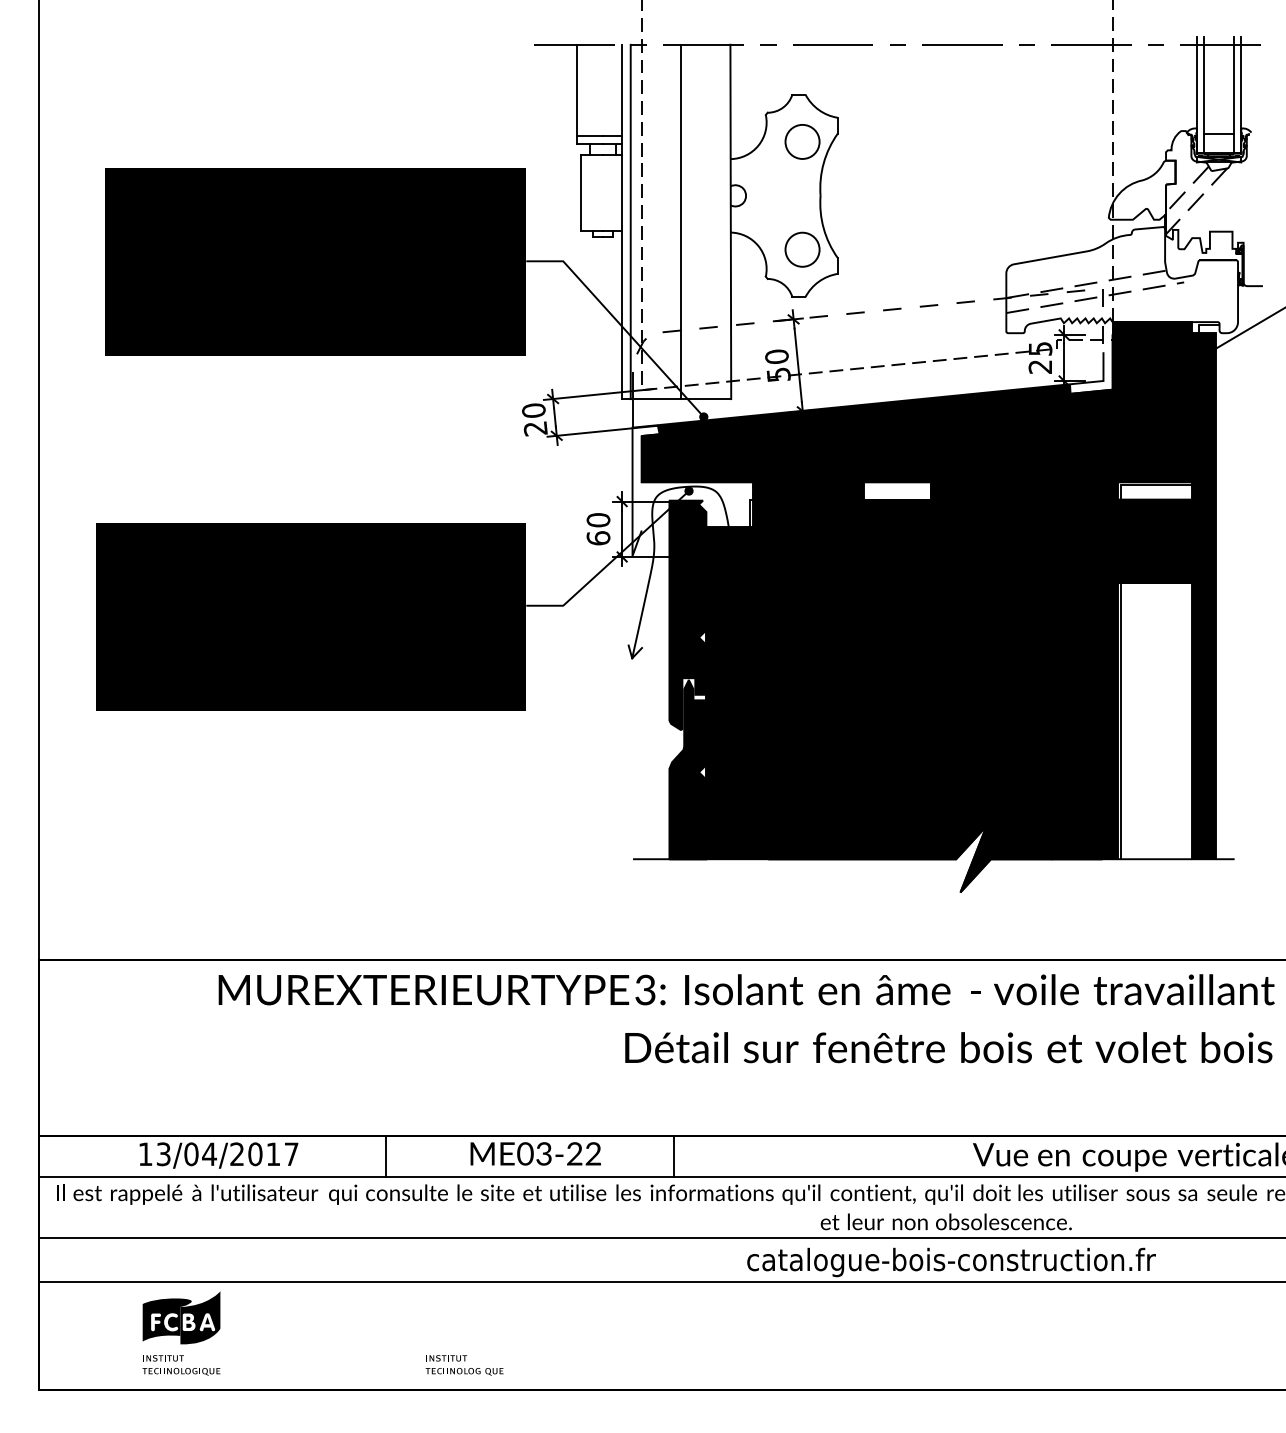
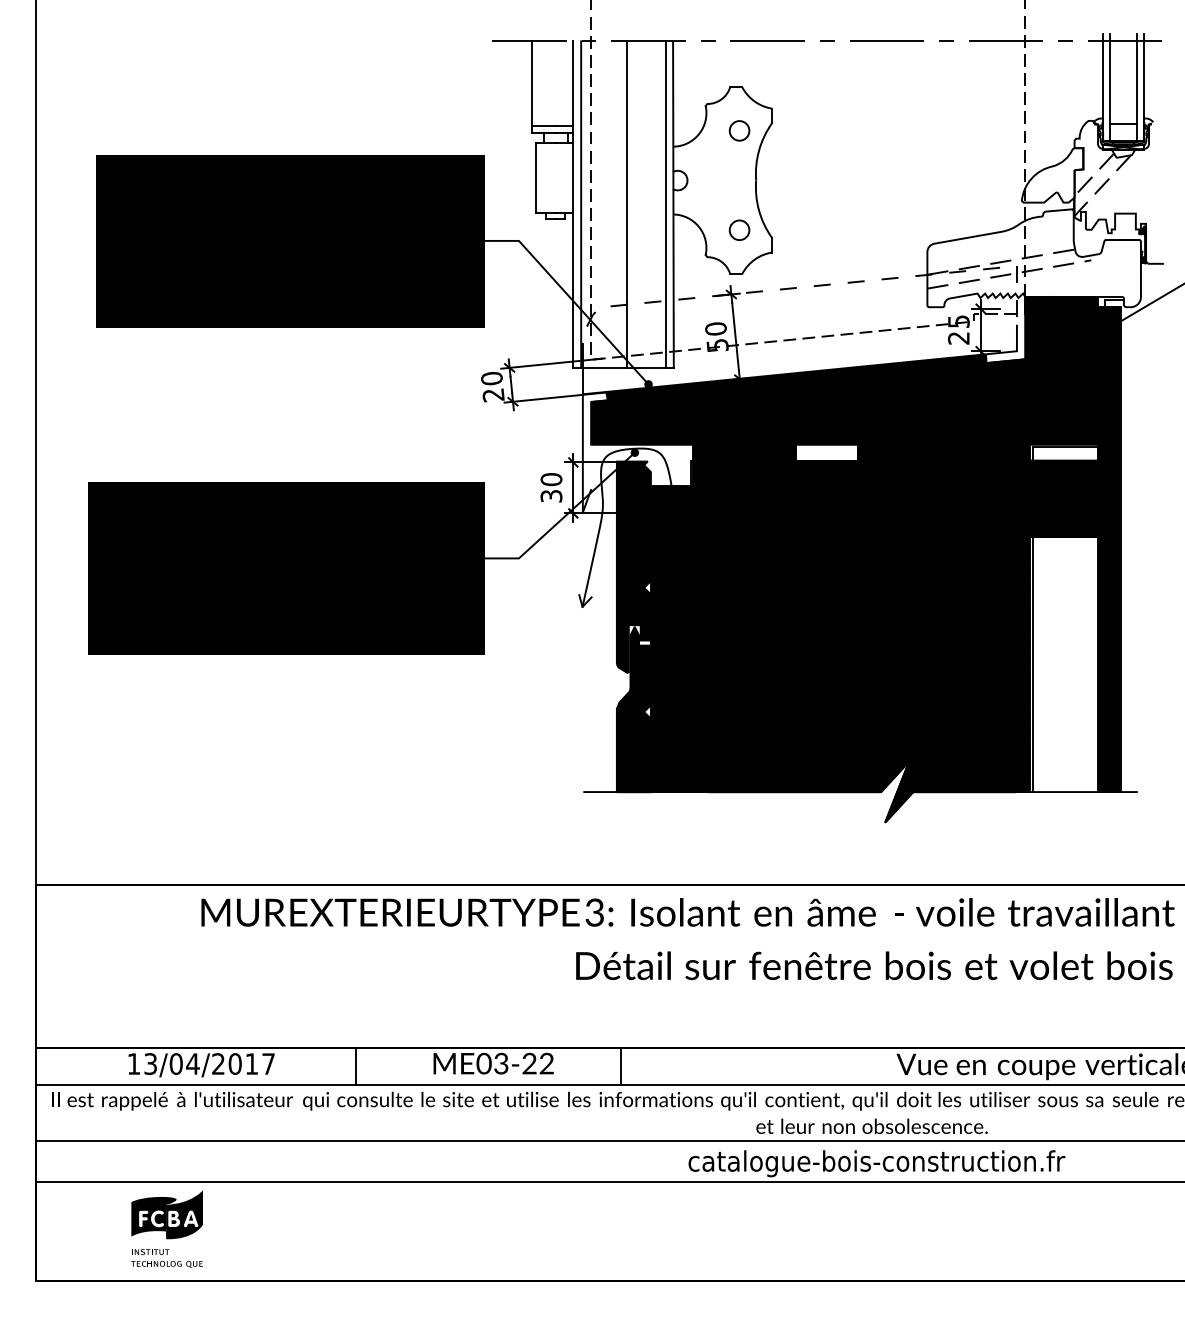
circle: (802, 141) -> (739, 130), size x0.62
line: (723, 221) -> (666, 204), added
circle: (802, 249) -> (739, 230), size x0.62
text: (598, 537) -> (551, 495), 60 -> 30
part: (463, 1365) -> (427, 1258), removed

